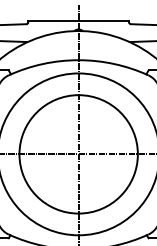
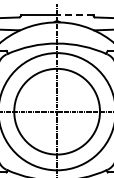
line: (102, 21) -> (74, 15), solid -> dashed

